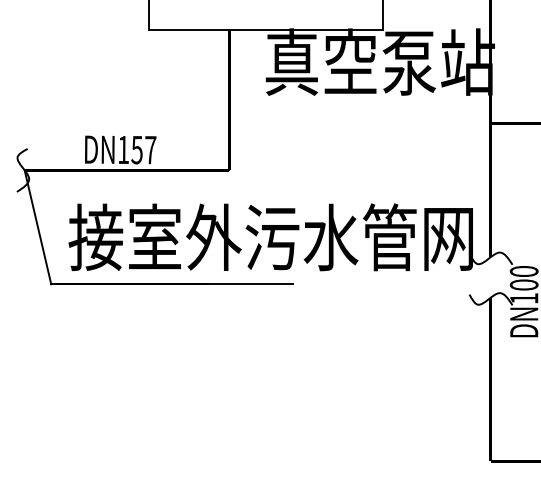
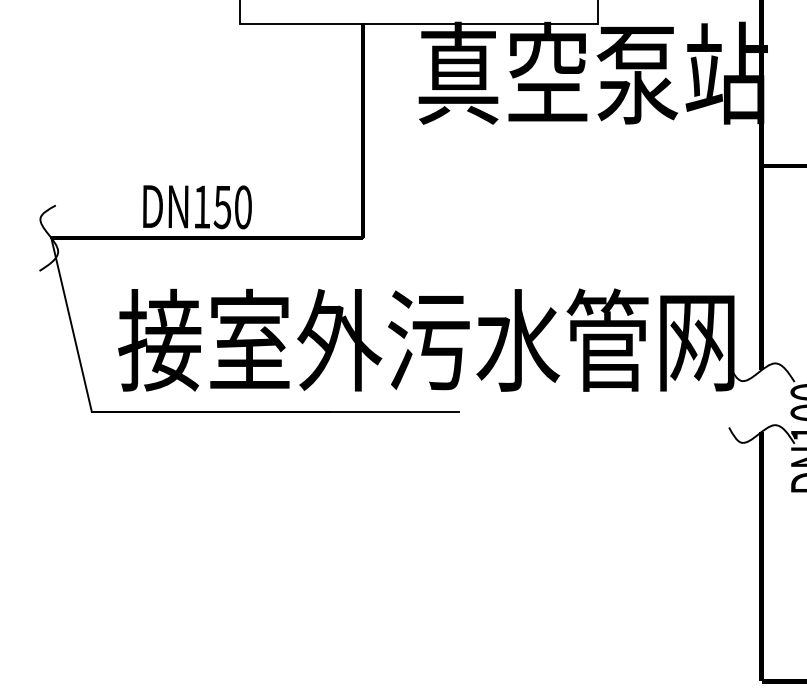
text: (150, 149) -> (243, 206), DN157 -> DN150

